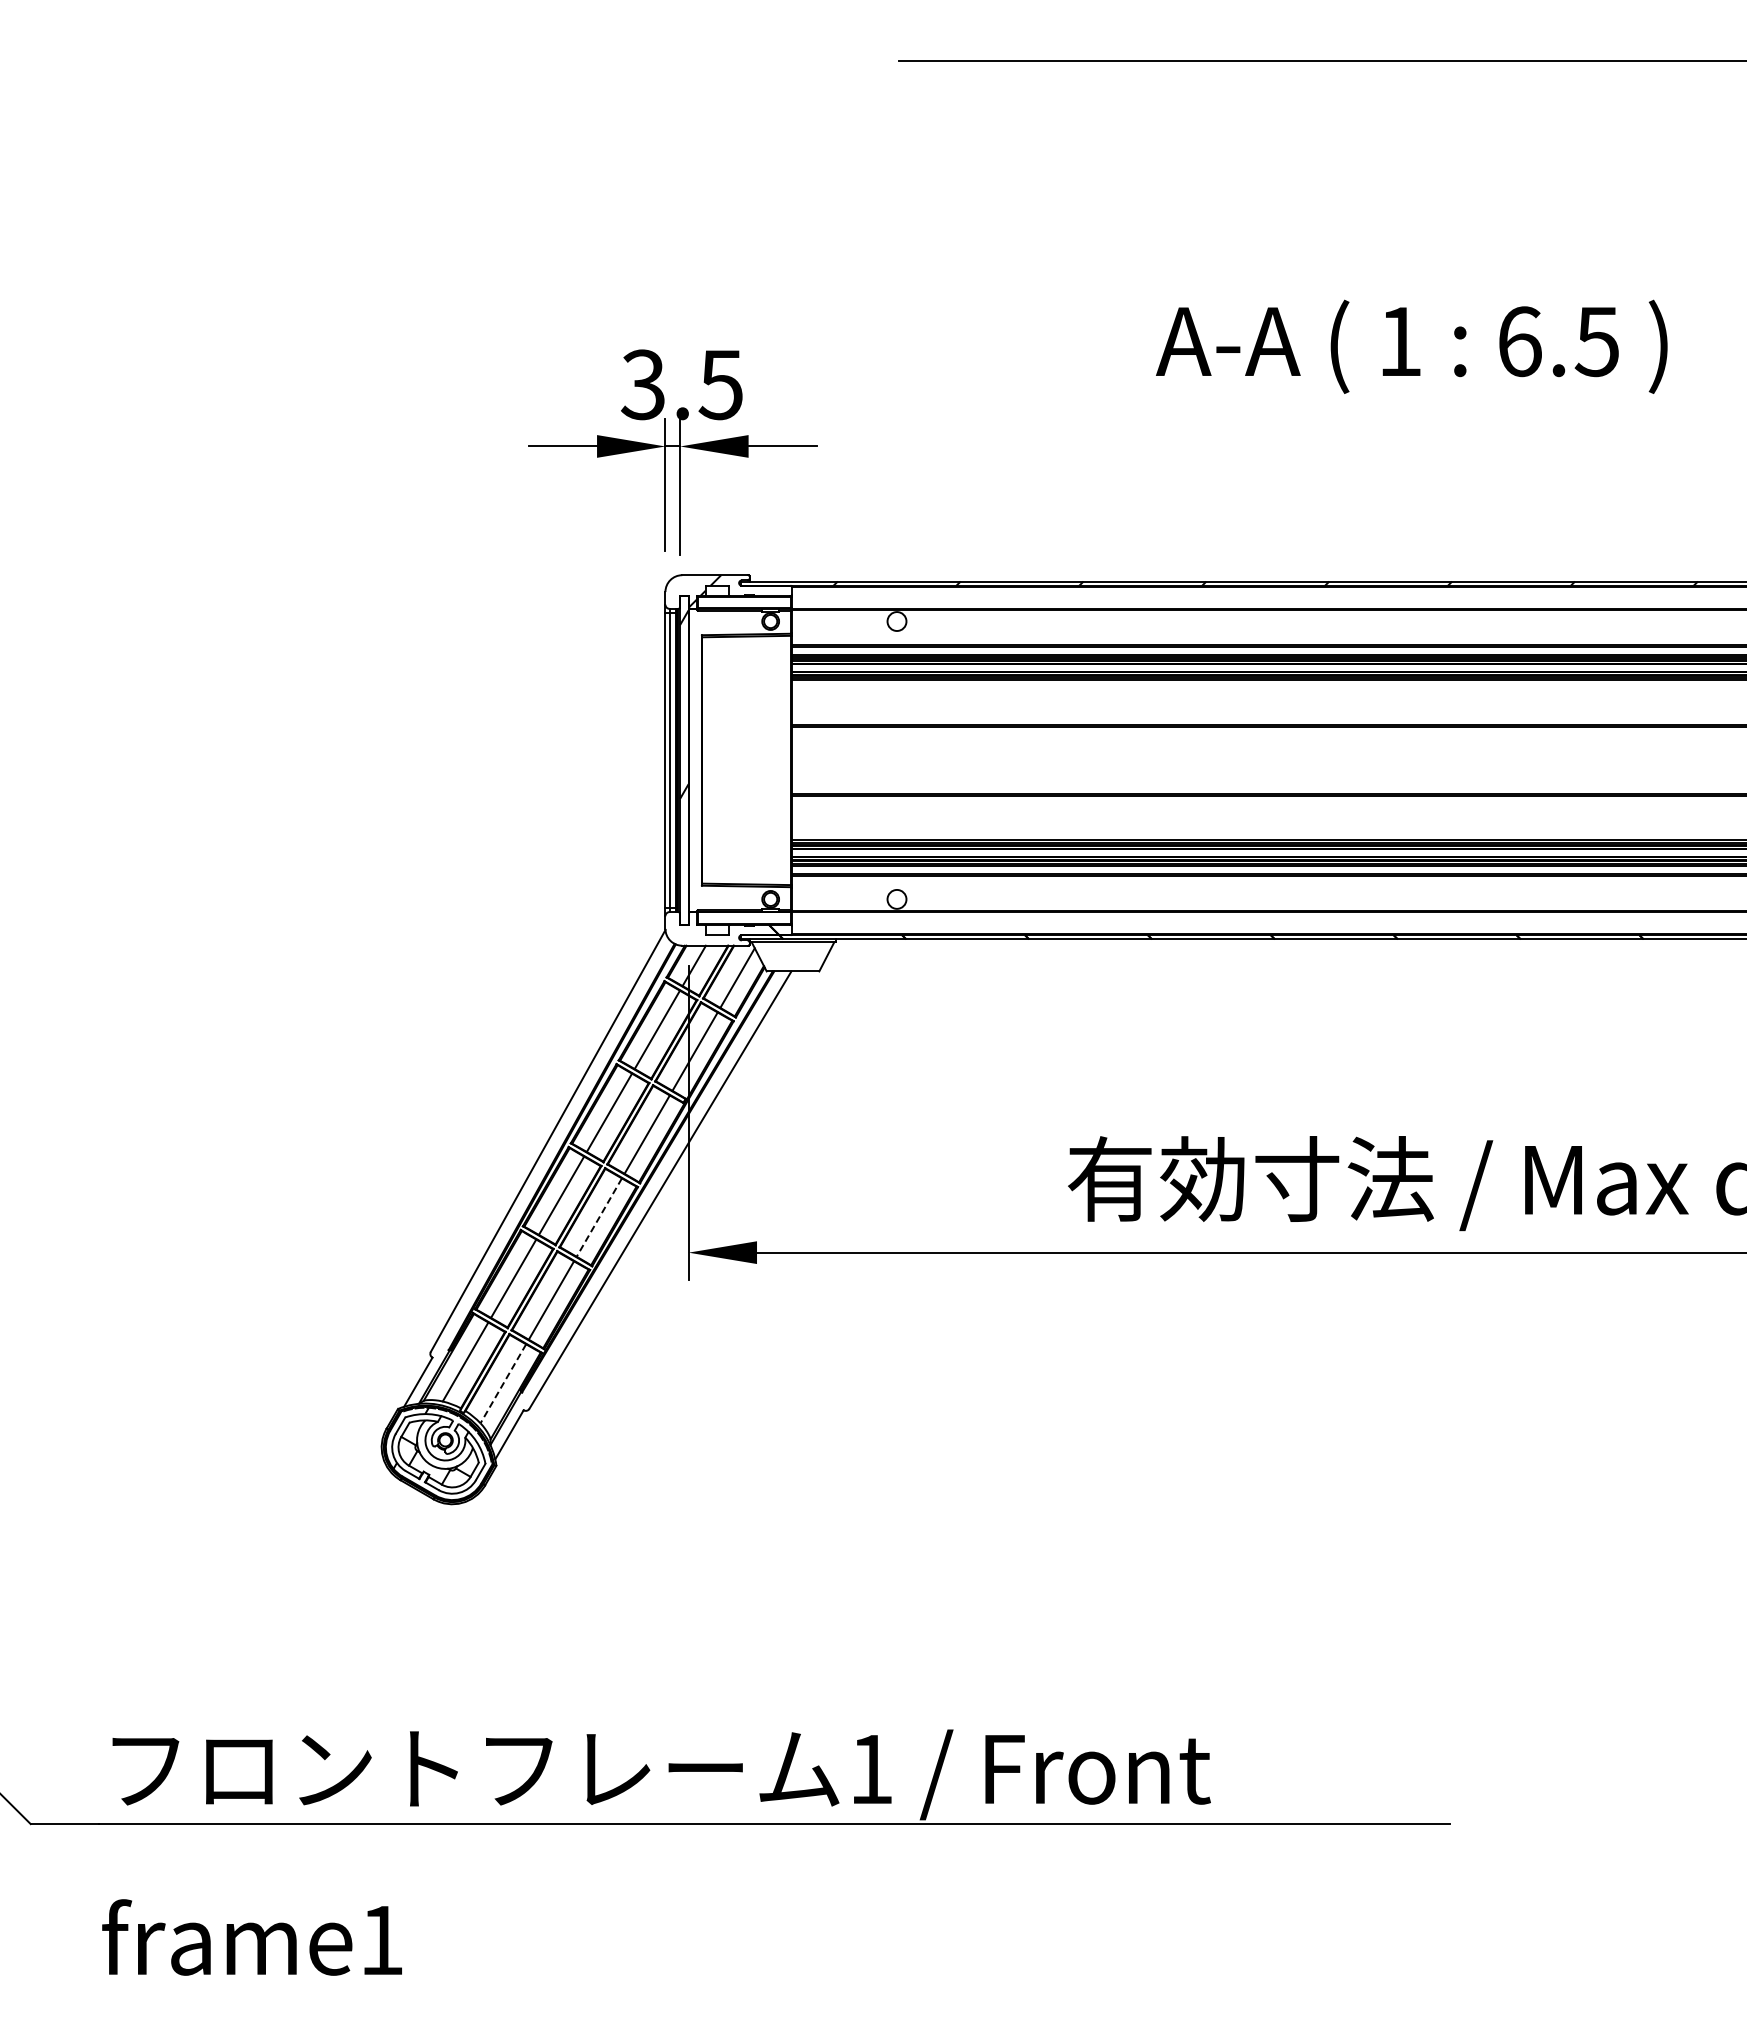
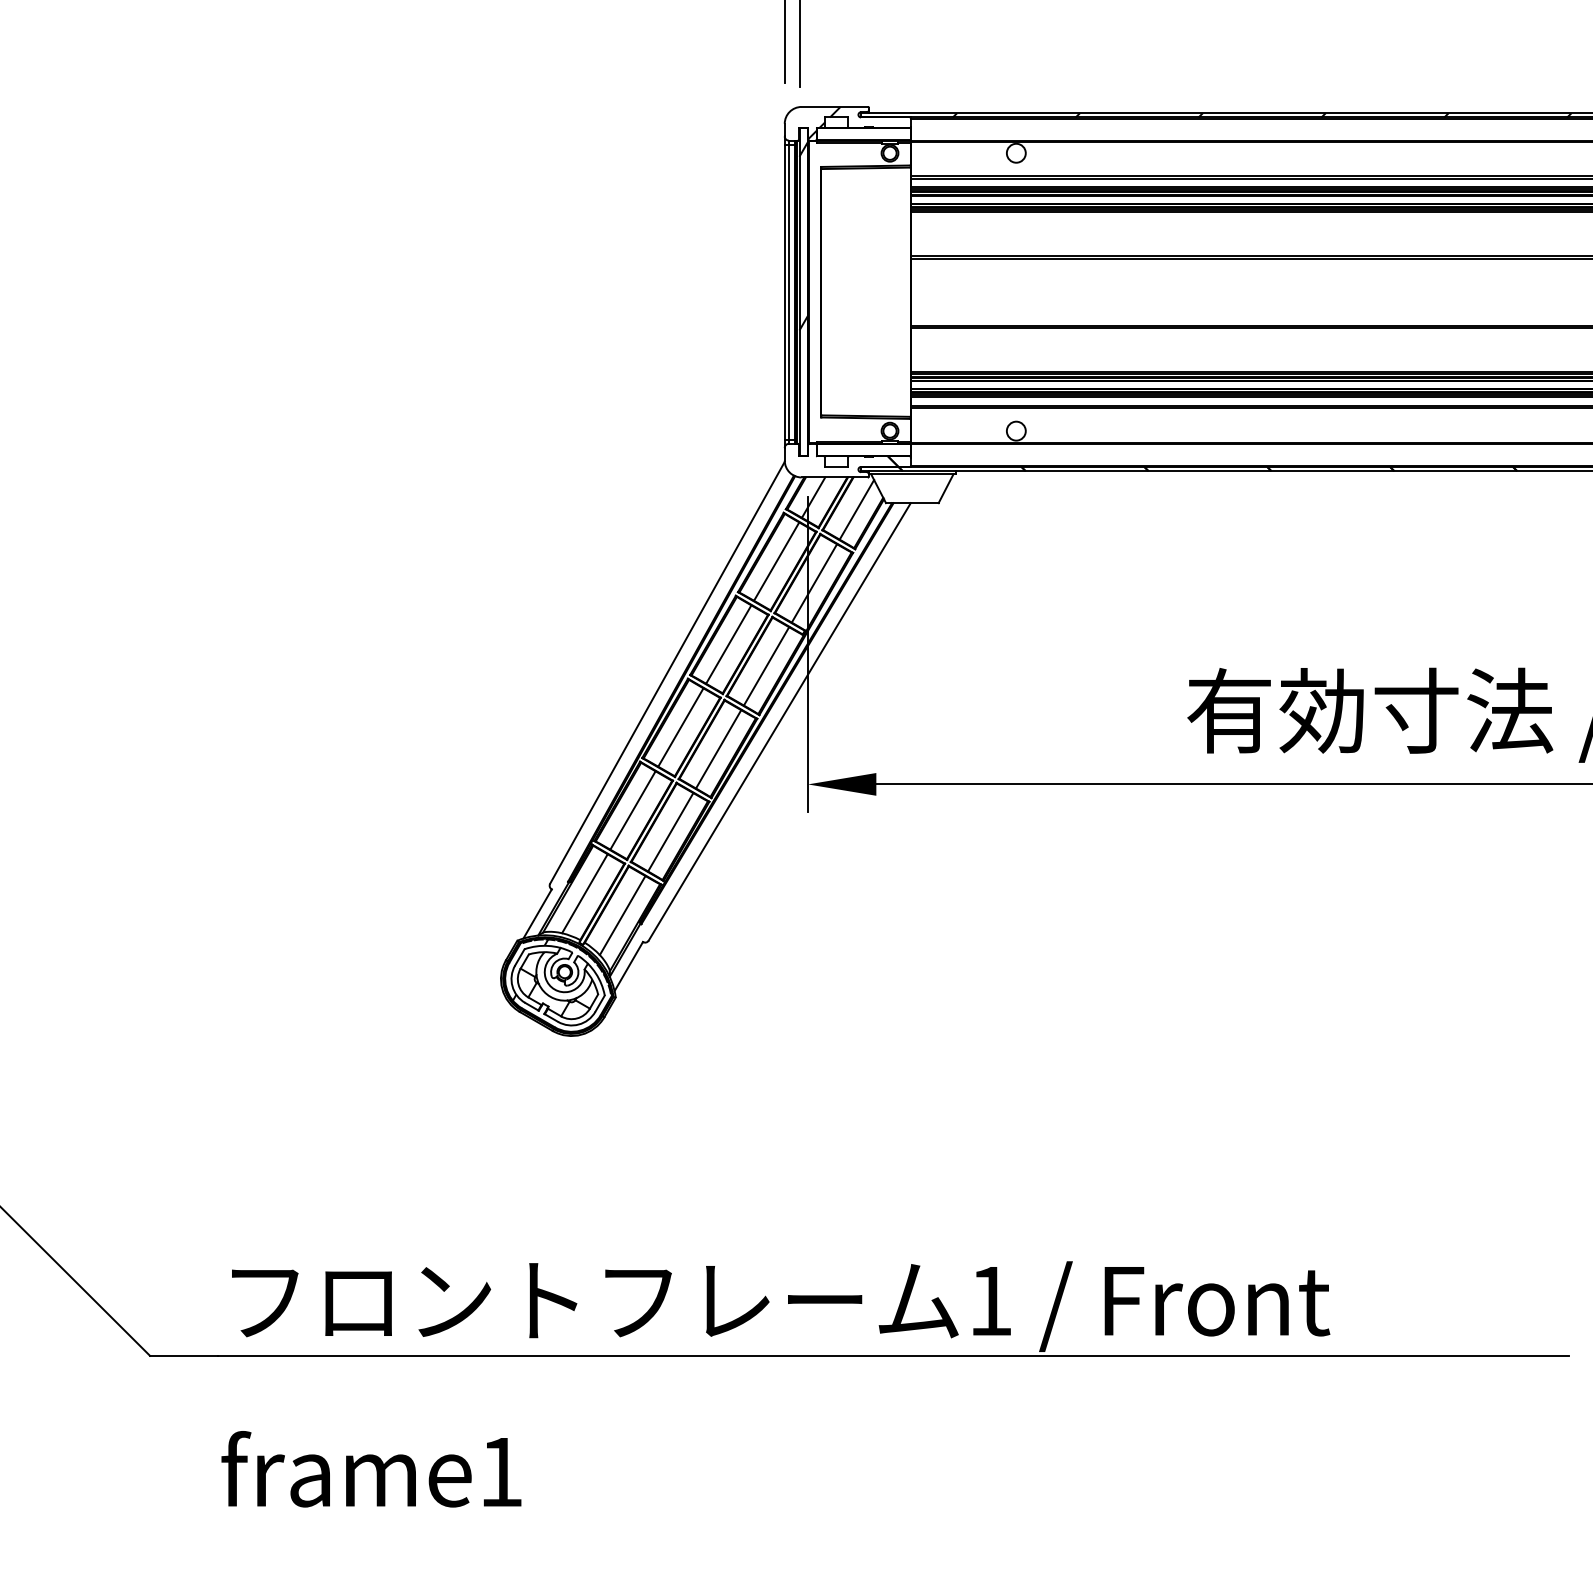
line: (599, 1218) -> (718, 750), dashed -> solid
line: (503, 1383) -> (622, 915), dashed -> solid

